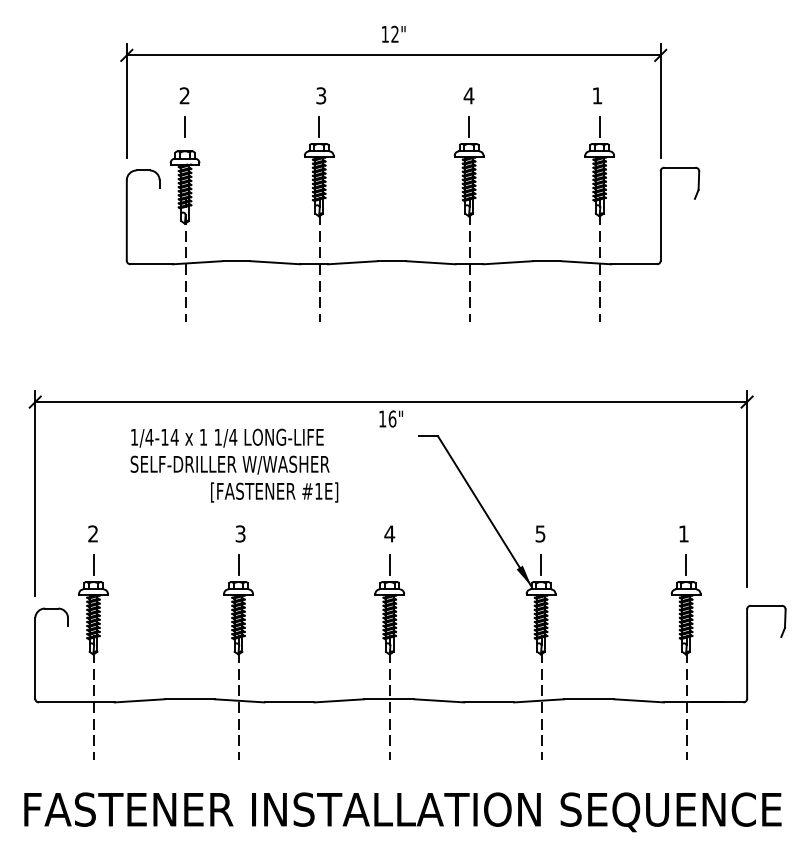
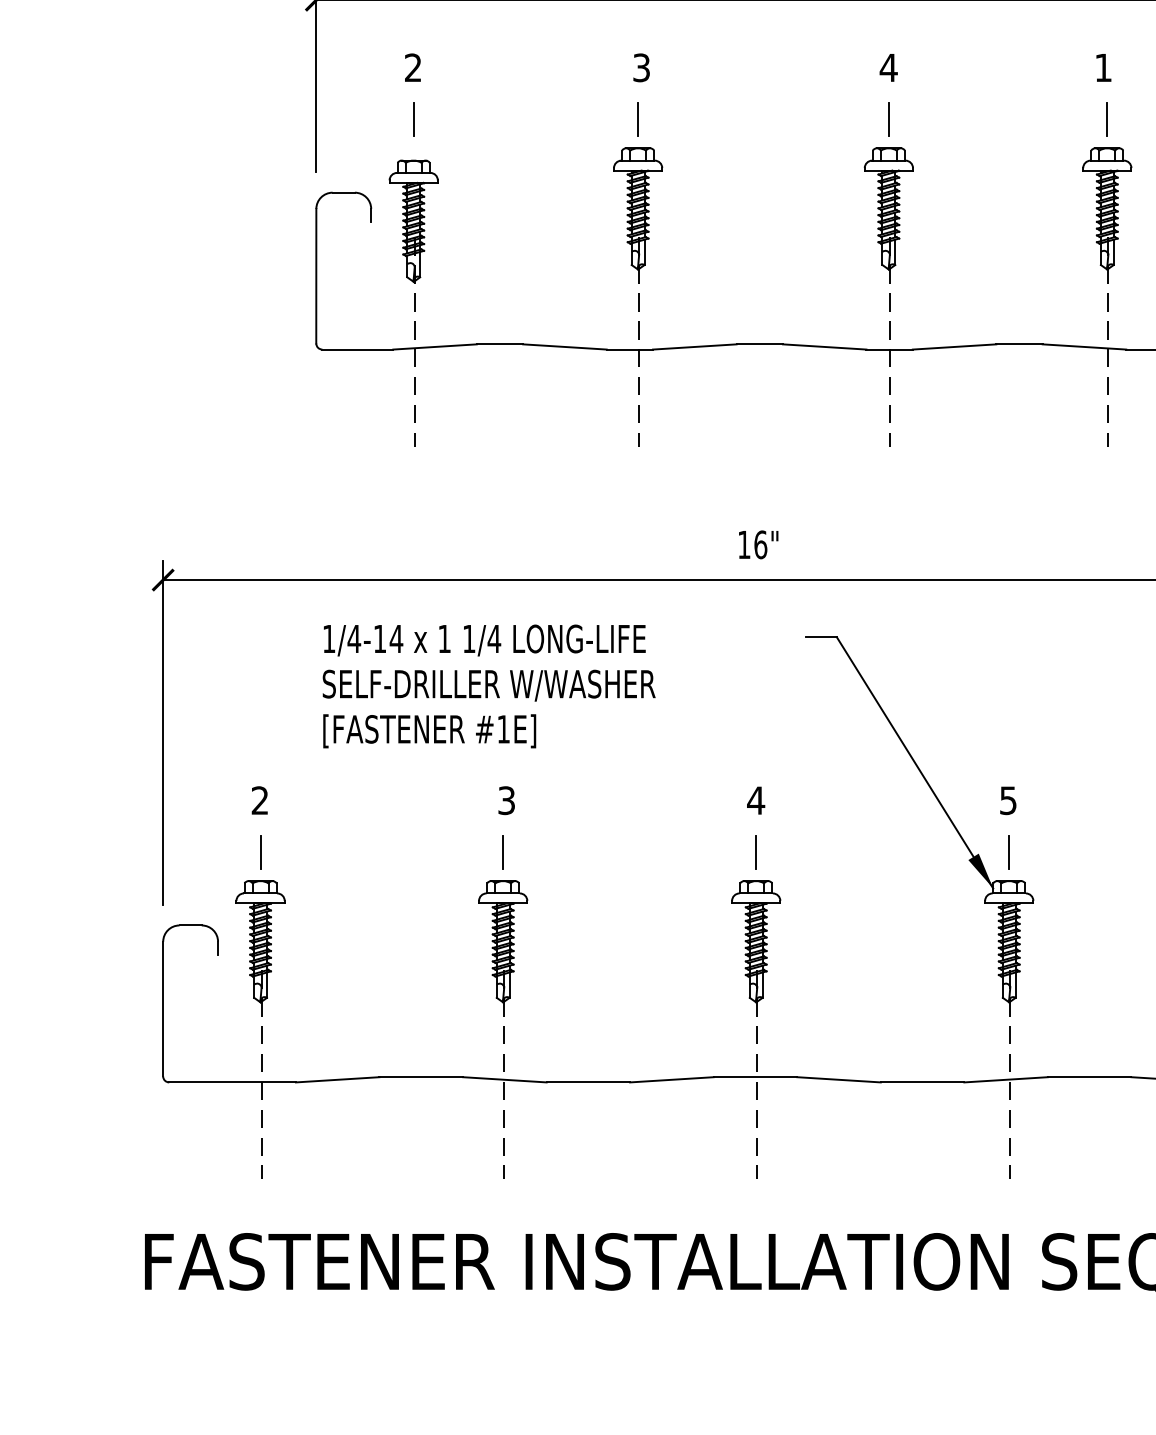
text: (390, 418) -> (757, 543), moved
text: (274, 492) -> (429, 731), moved

